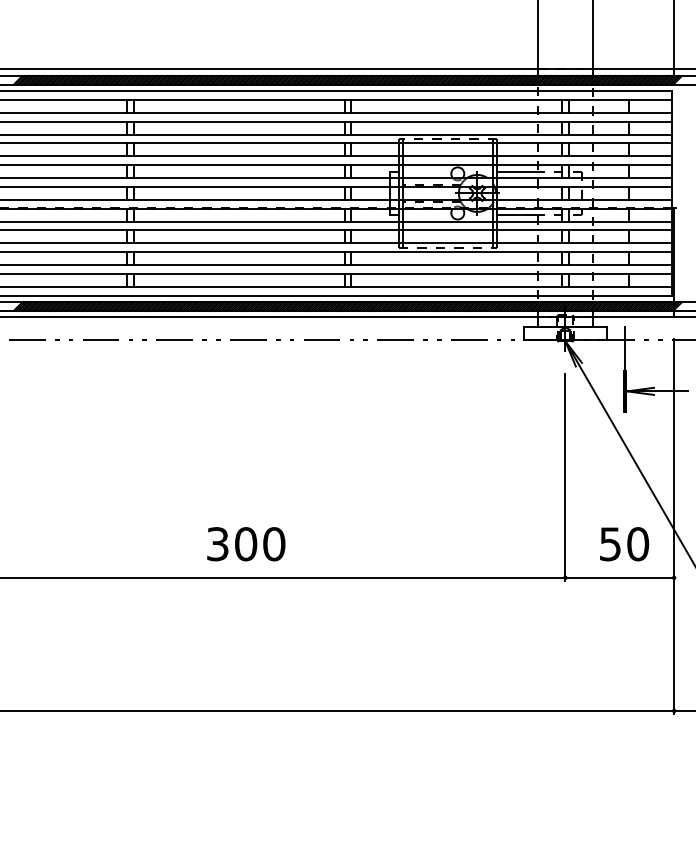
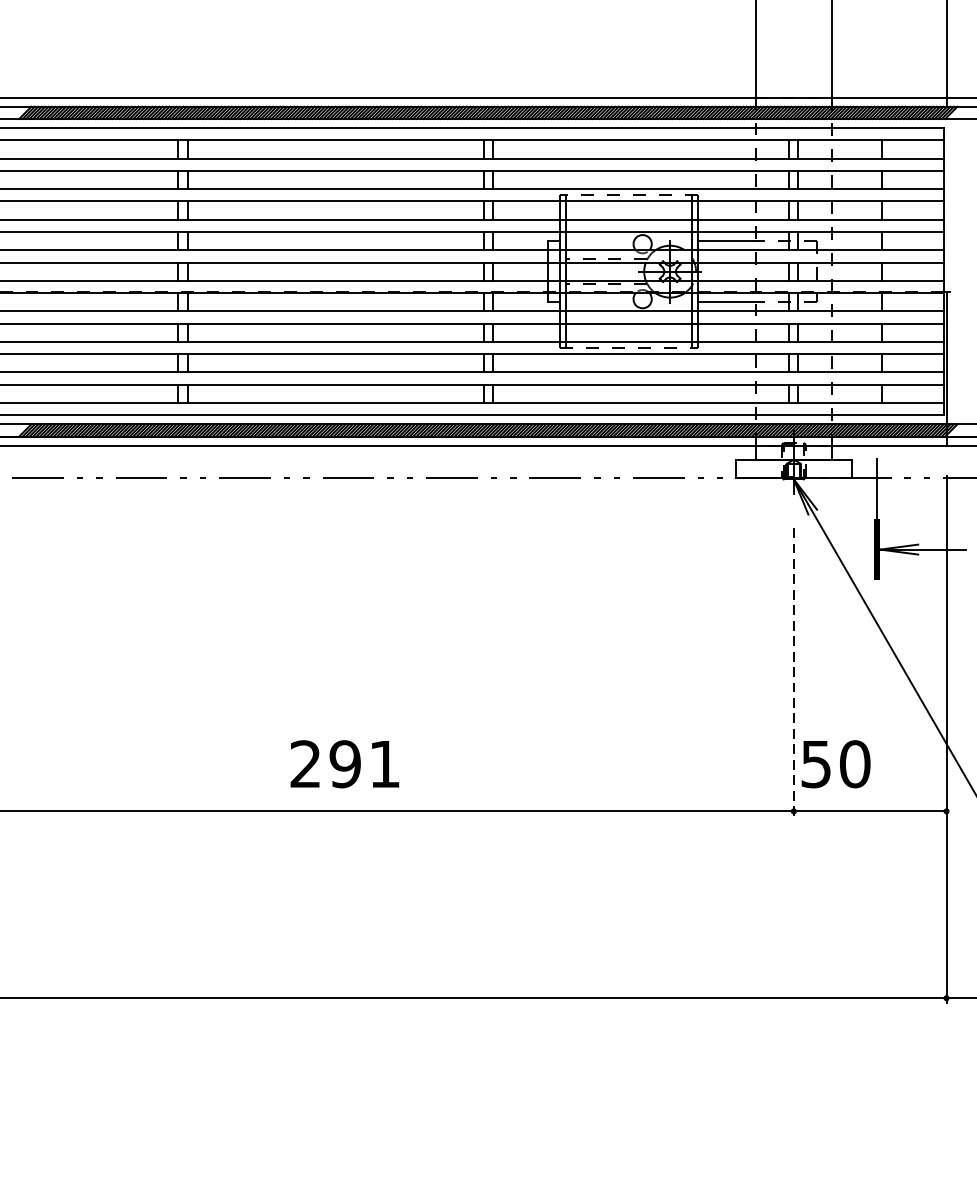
line: (565, 477) -> (793, 670), solid -> dashed
text: (246, 544) -> (345, 764), 300 -> 291
text: (624, 544) -> (836, 764), moved

